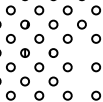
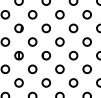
circle: (81, 52) -> (73, 55), added
circle: (81, 81) -> (73, 82), added

